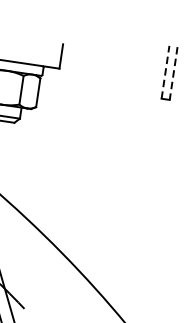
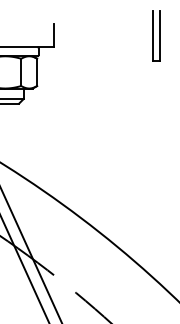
line: (165, 71) -> (152, 35), dashed -> solid
line: (173, 74) -> (160, 36), dashed -> solid

